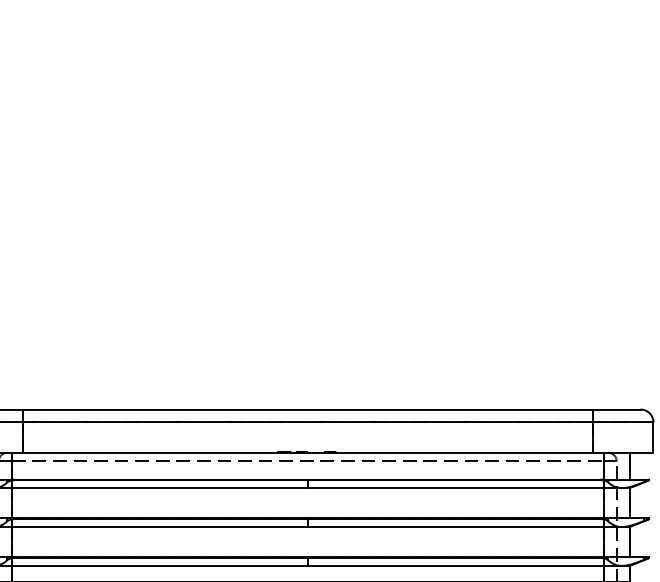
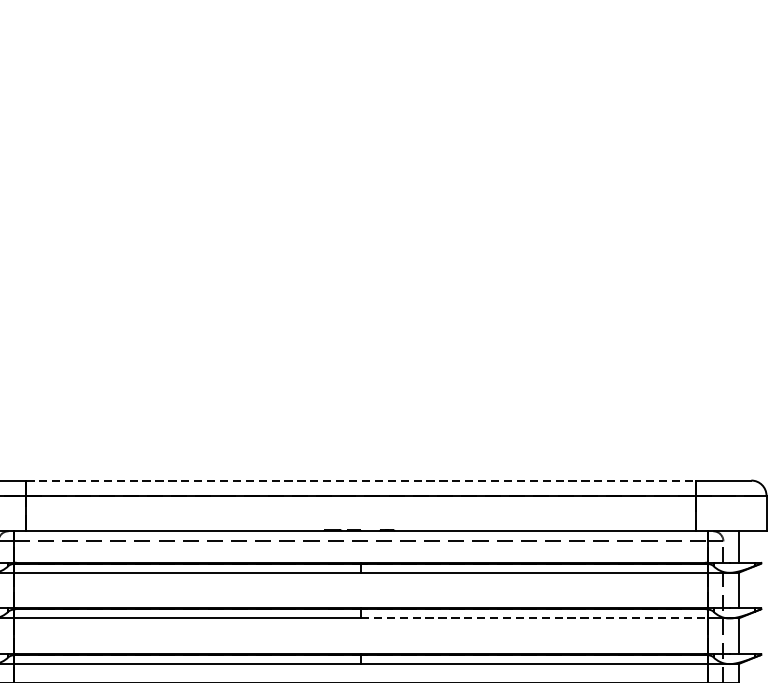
line: (308, 409) -> (361, 480), solid -> dashed
line: (455, 527) -> (534, 618), solid -> dashed

